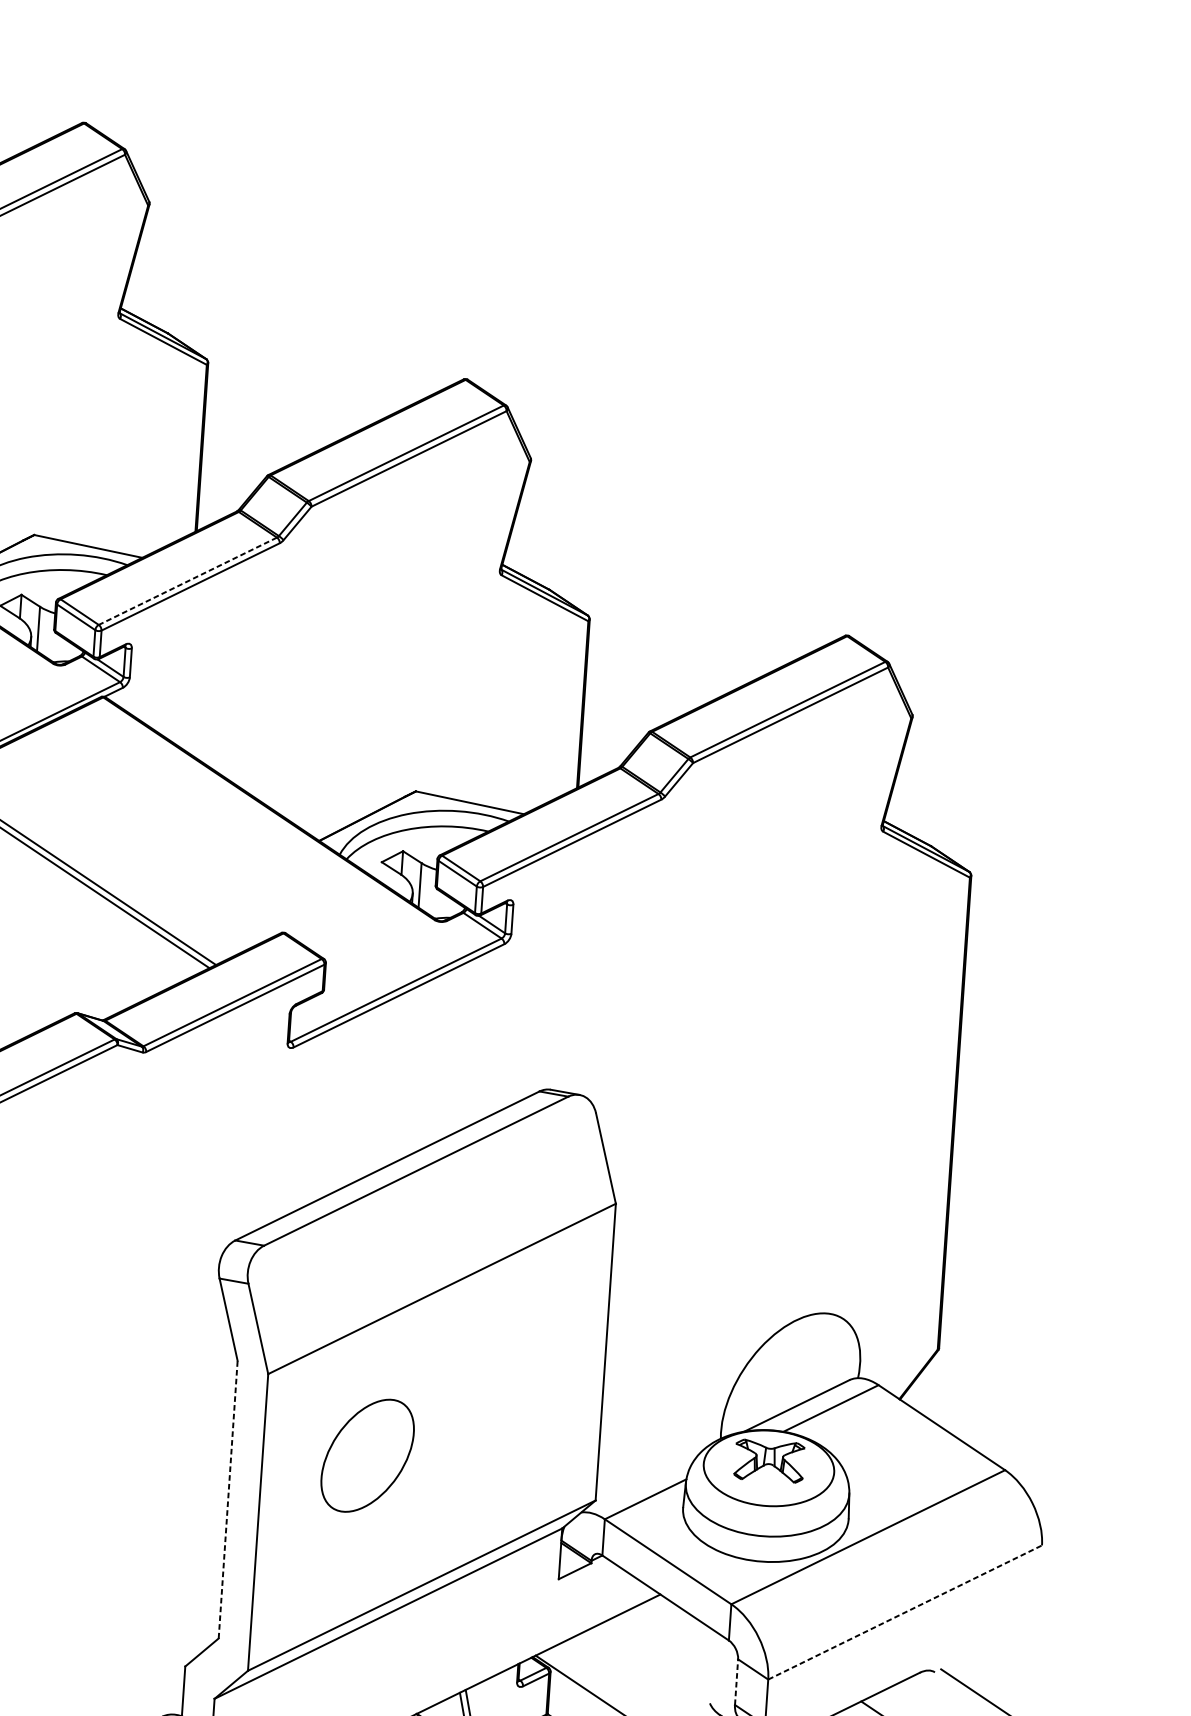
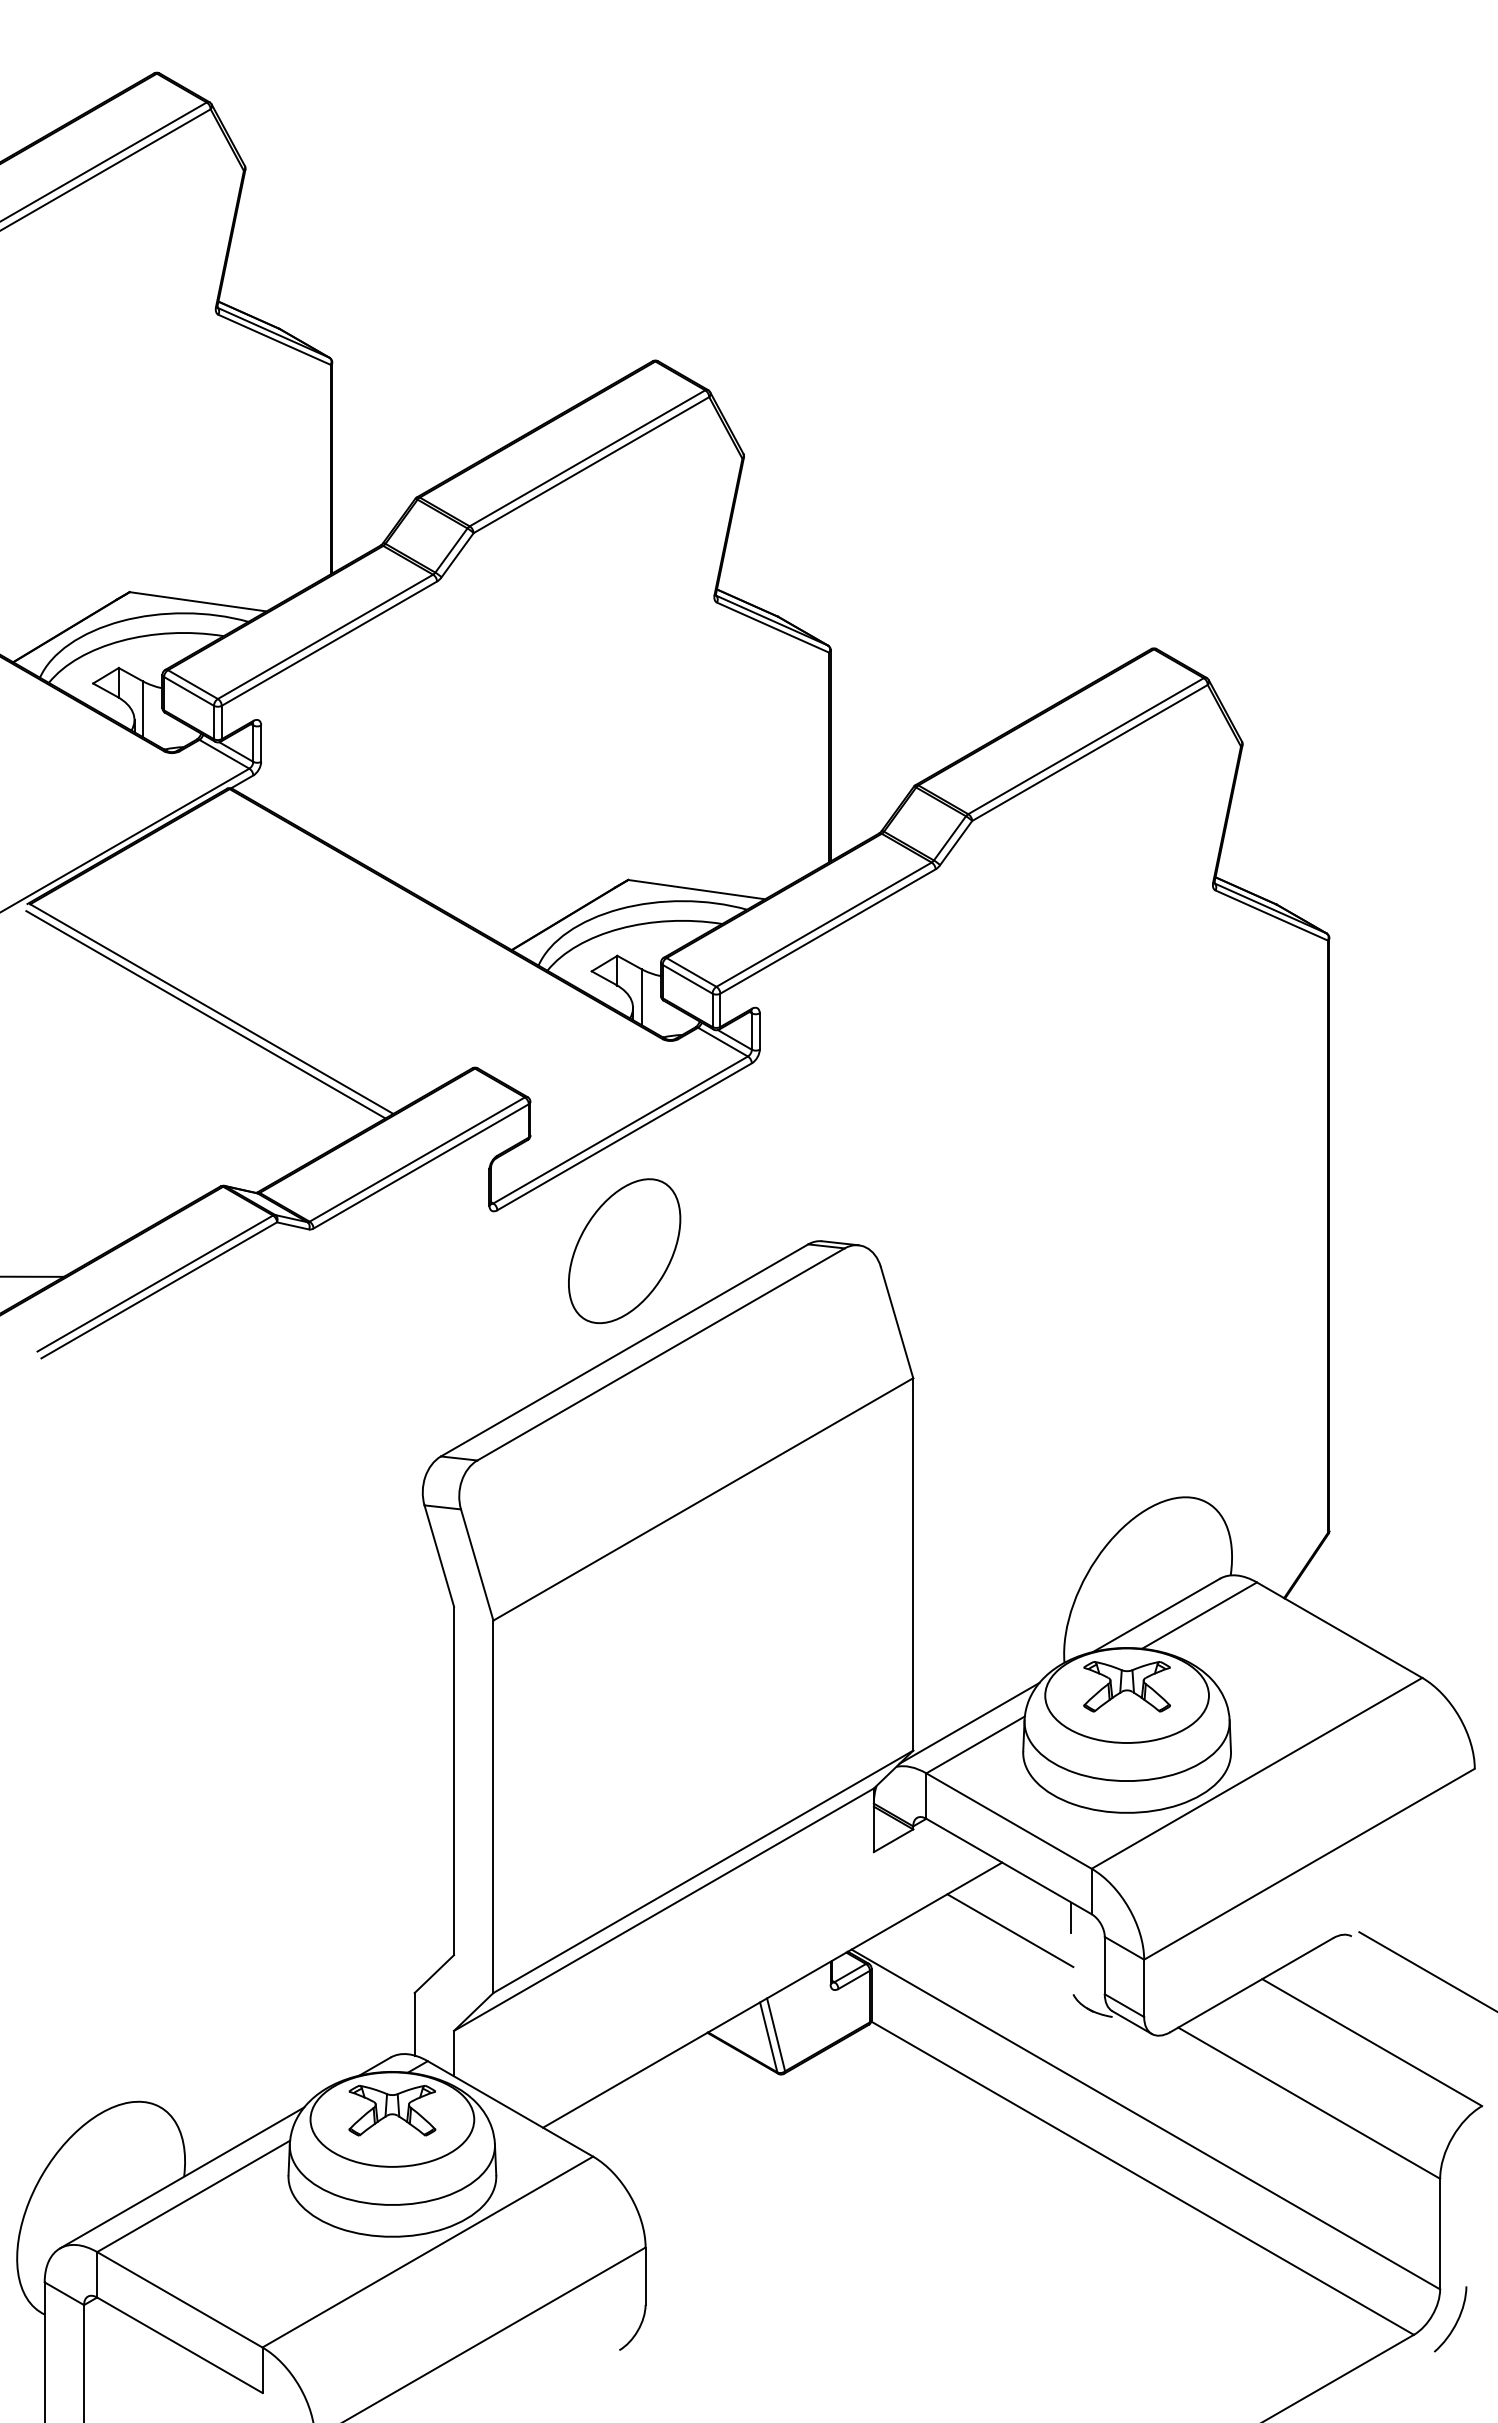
line: (187, 581) -> (325, 637), dashed -> solid
part: (367, 1456) -> (624, 1251), moved
line: (641, 1481) -> (969, 1723), added
line: (228, 1499) -> (454, 1780), dashed -> solid
line: (905, 1612) -> (1309, 1864), dashed -> solid
line: (712, 1642) -> (1071, 1917), added
line: (663, 1649) -> (1010, 1930), added
line: (736, 1682) -> (1104, 1965), dashed -> solid

